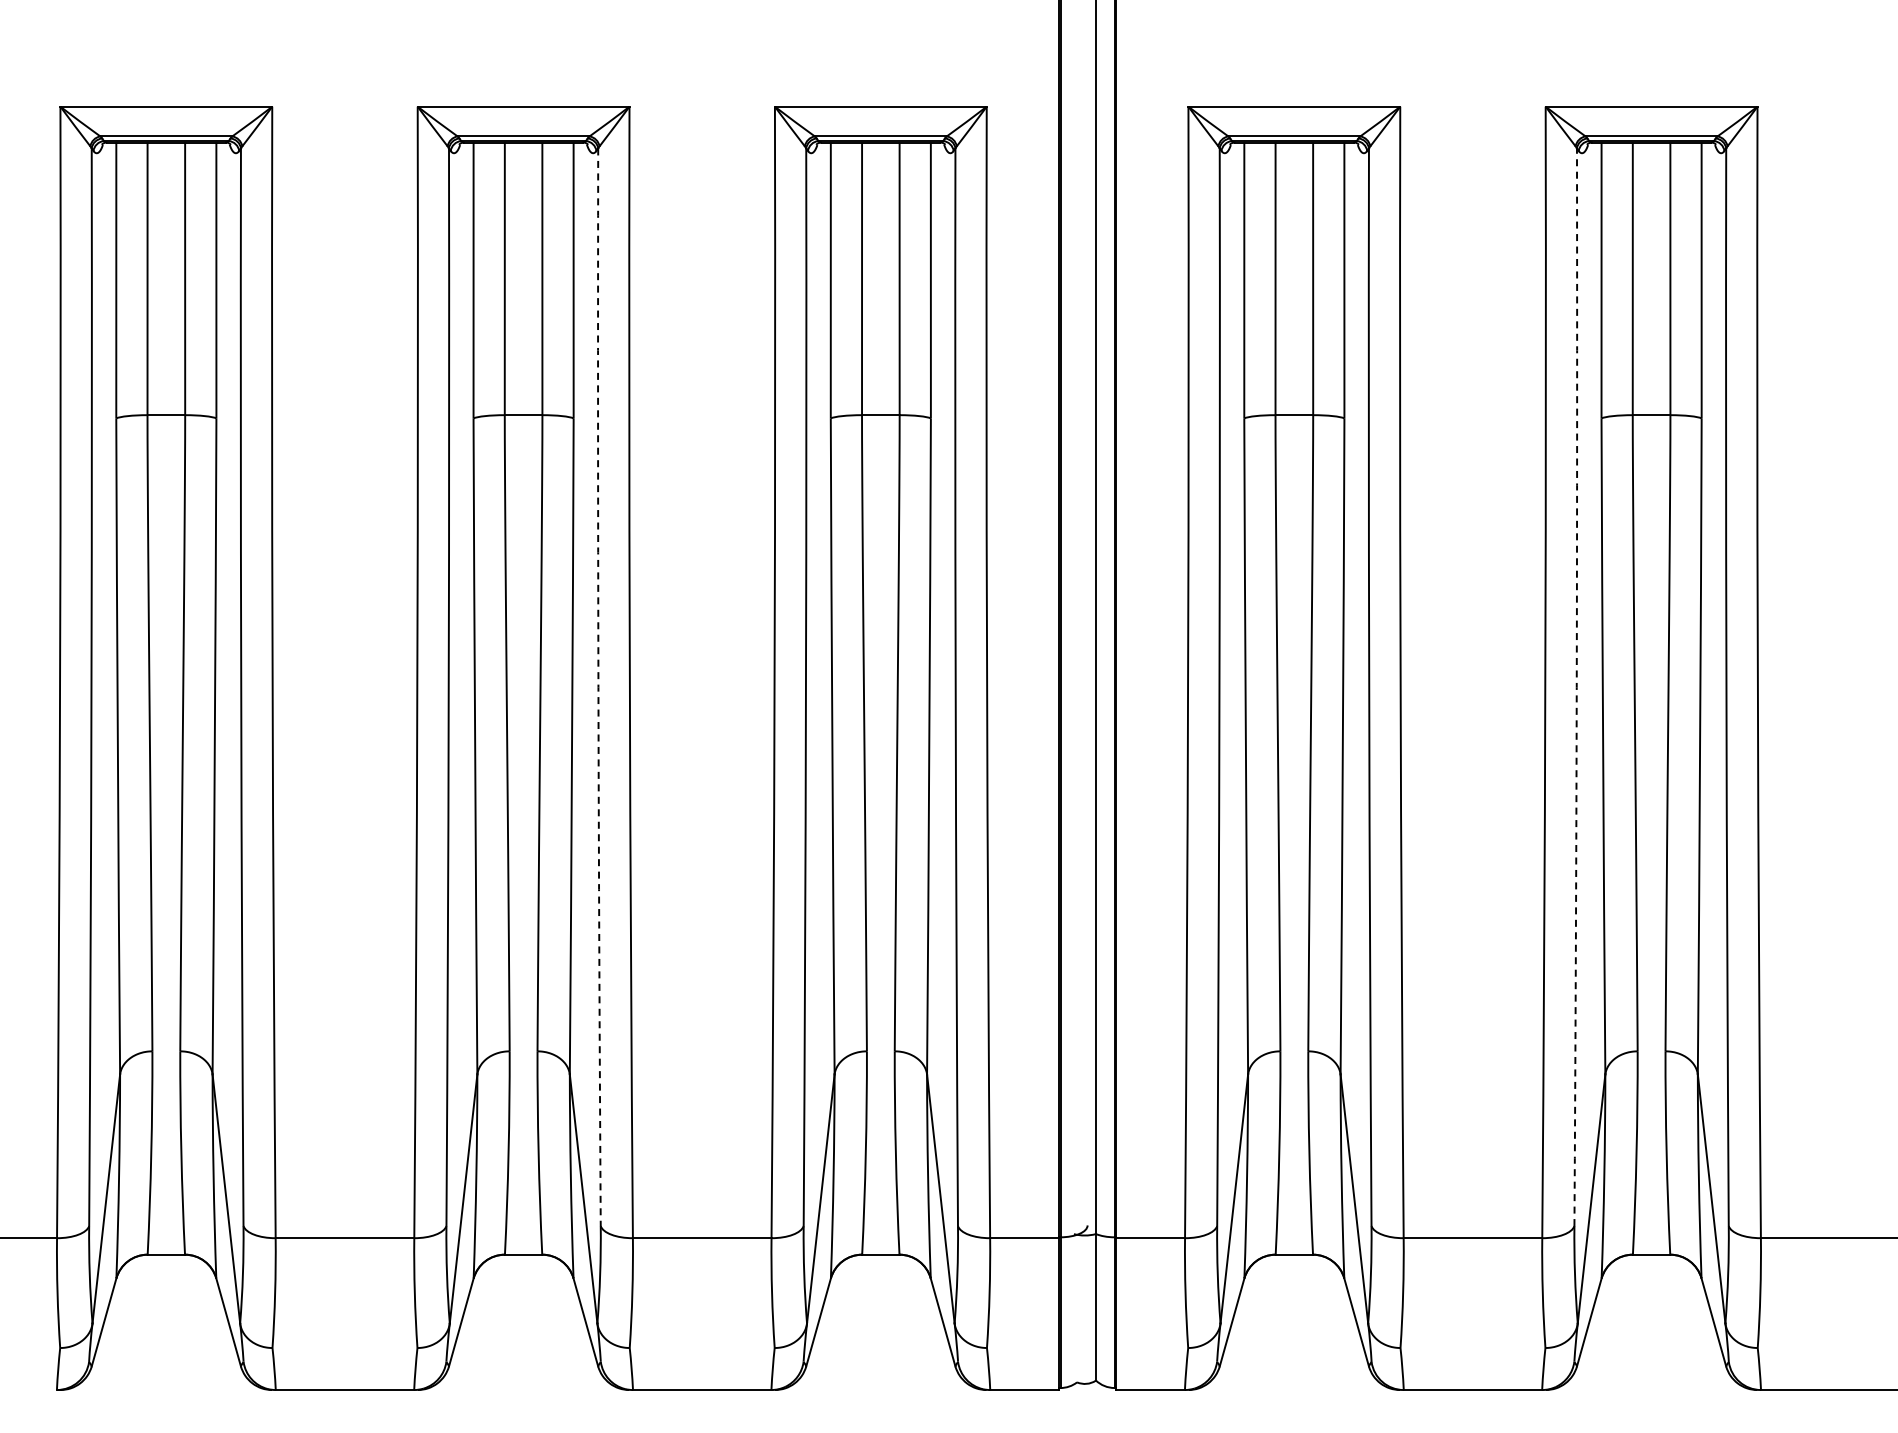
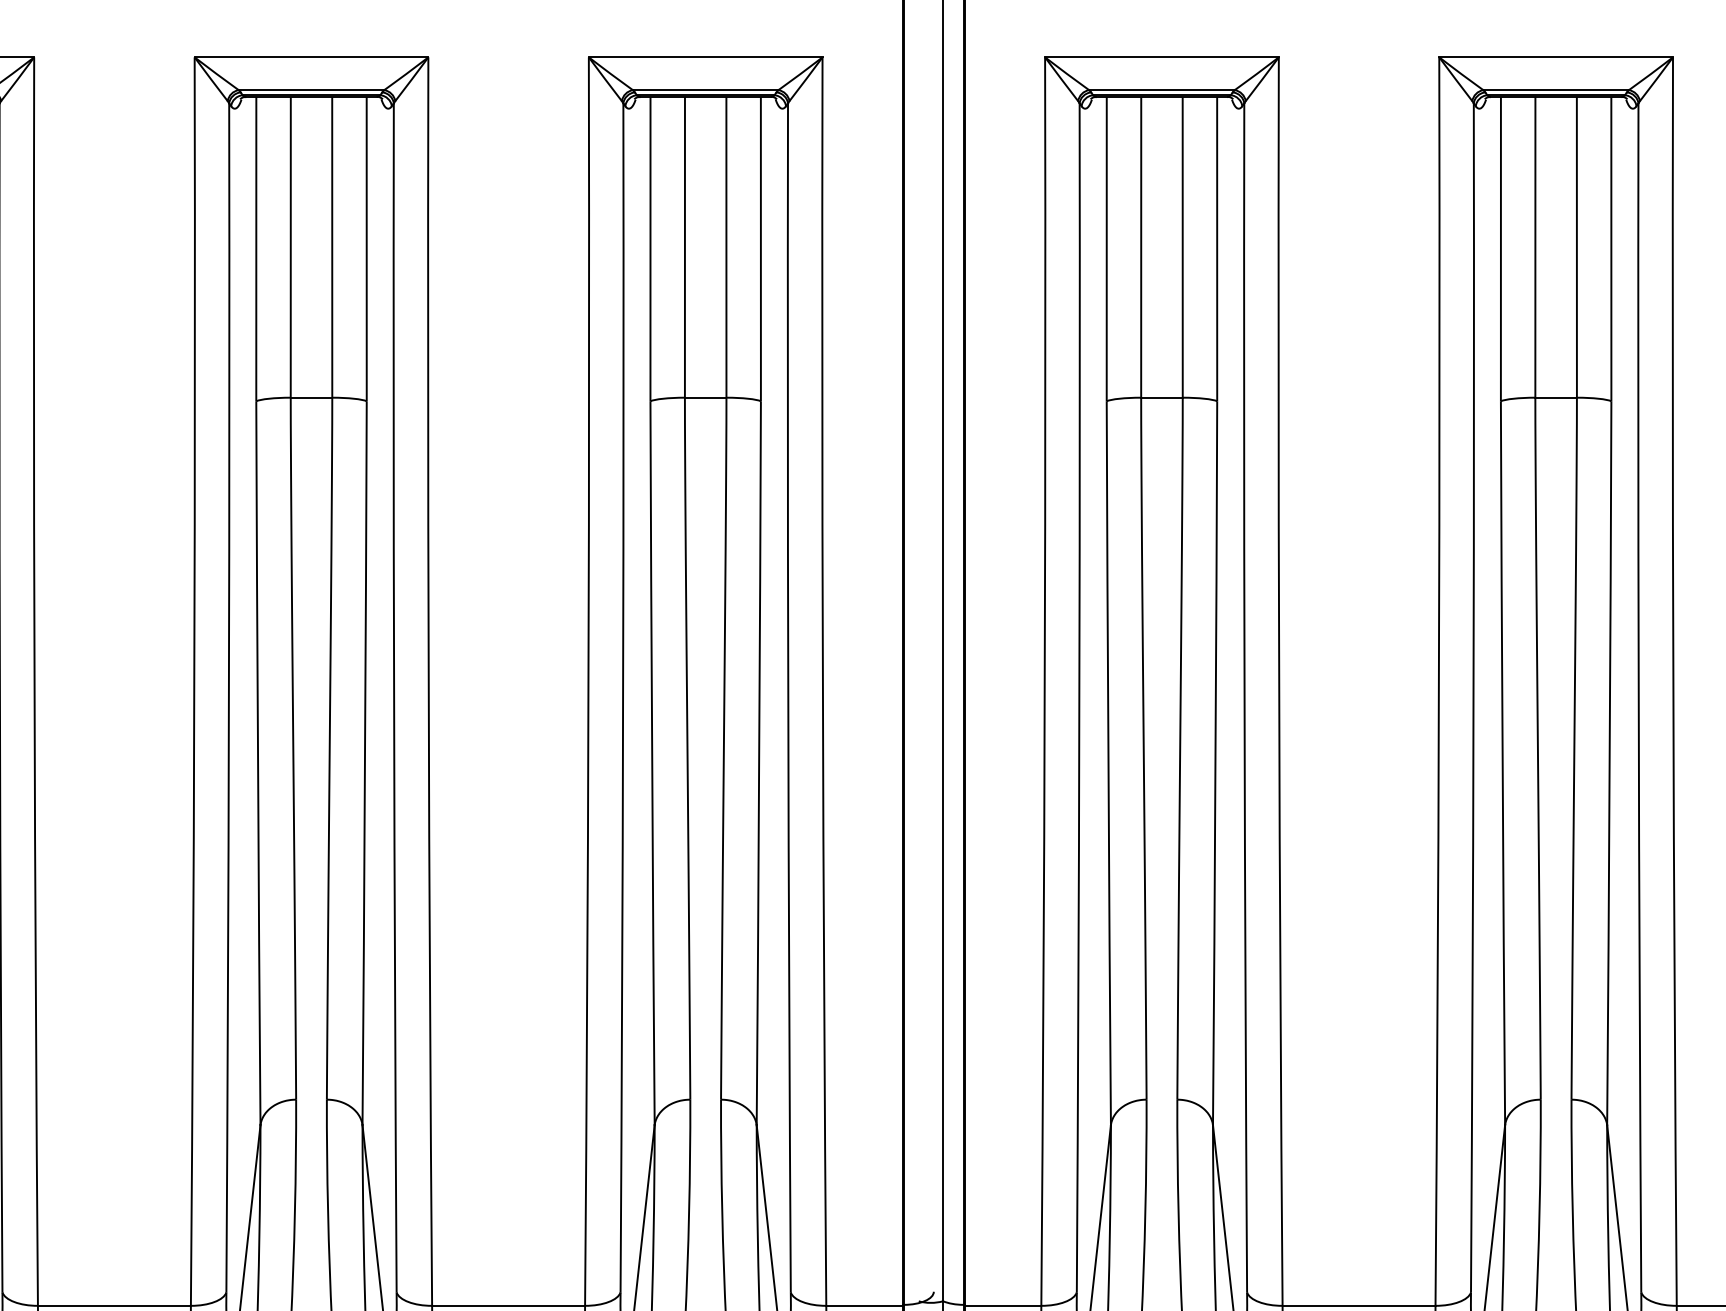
arc: (598, 687) -> (394, 698), dashed -> solid
arc: (1576, 687) -> (1473, 698), dashed -> solid

